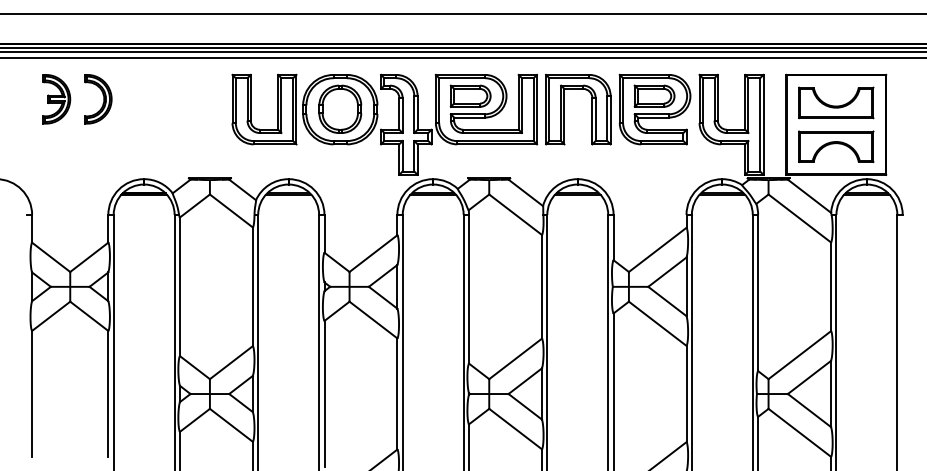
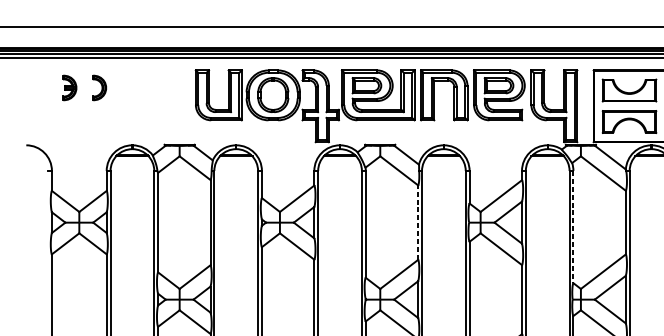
part: (56, 99) -> (69, 88), size x0.7
part: (98, 99) -> (99, 88), size x0.7
line: (541, 286) -> (417, 222), solid -> dashed
line: (758, 293) -> (573, 227), solid -> dashed

